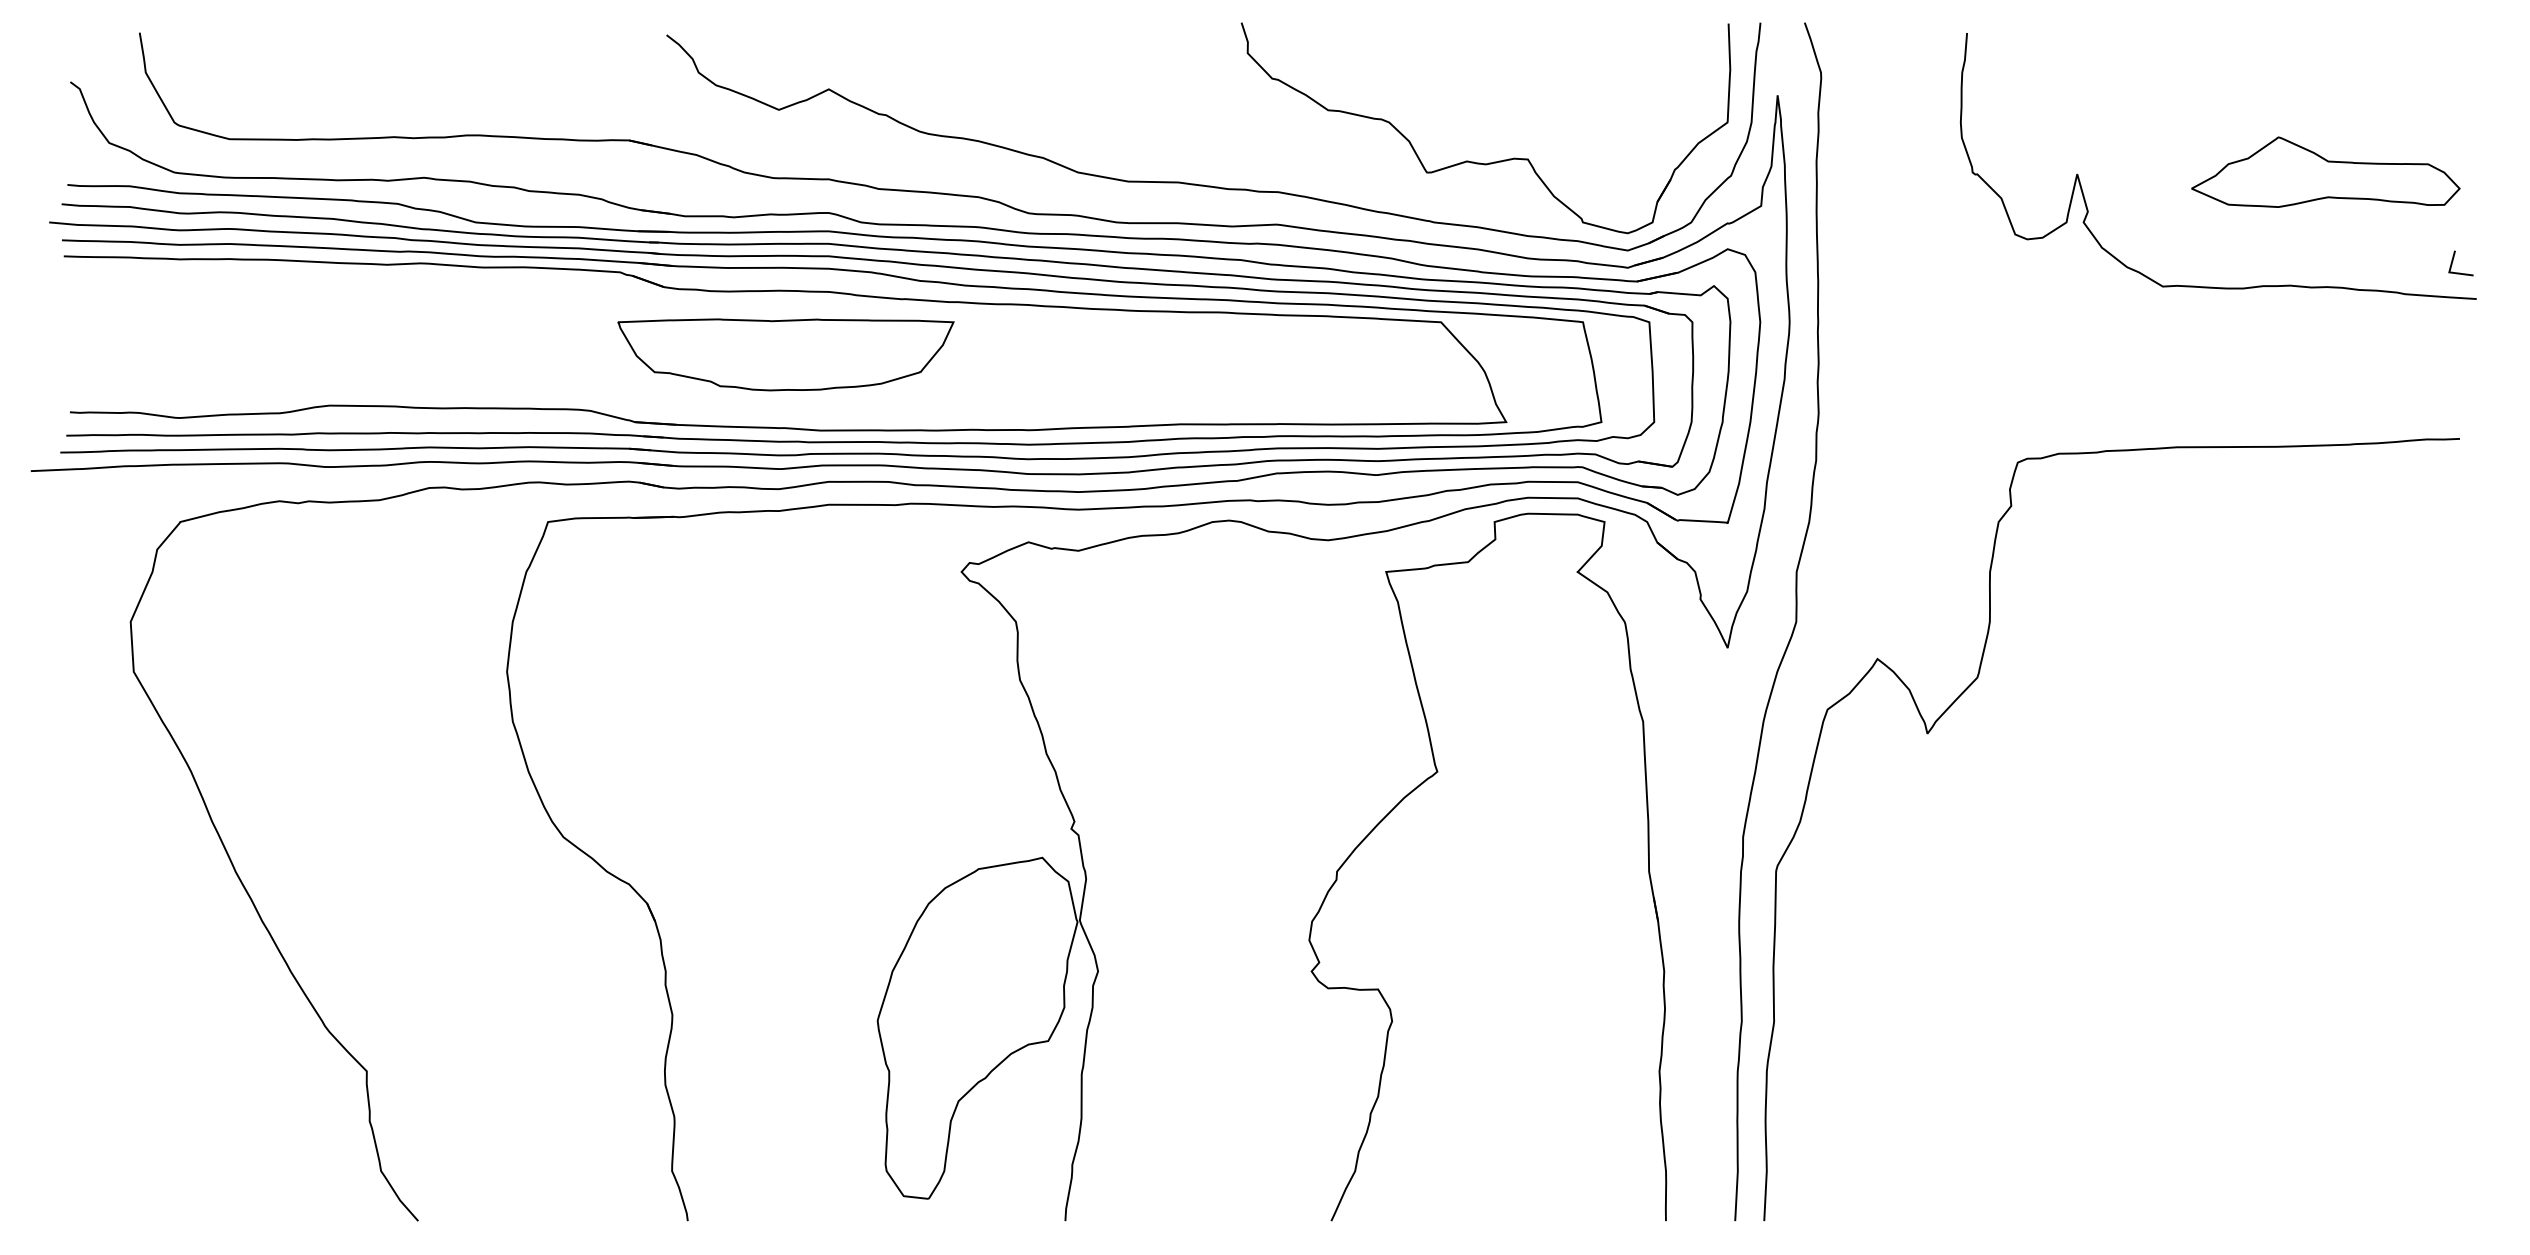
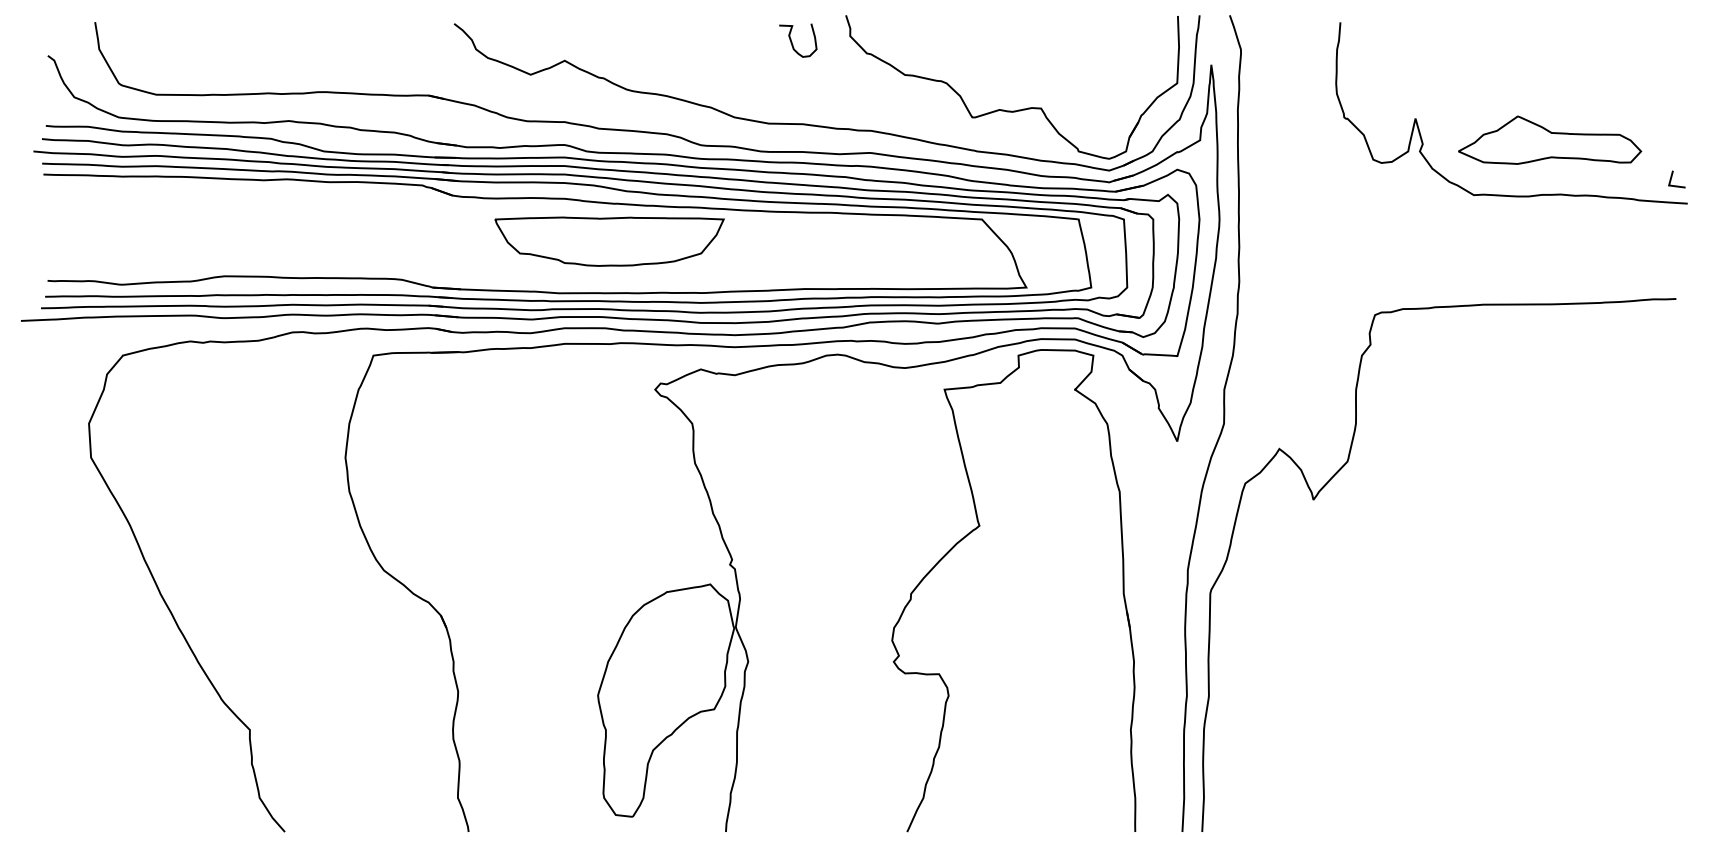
curve: (1163, 61) -> (792, 41), added
part: (2326, 171) -> (1550, 139), moved
part: (785, 354) -> (609, 241), moved

